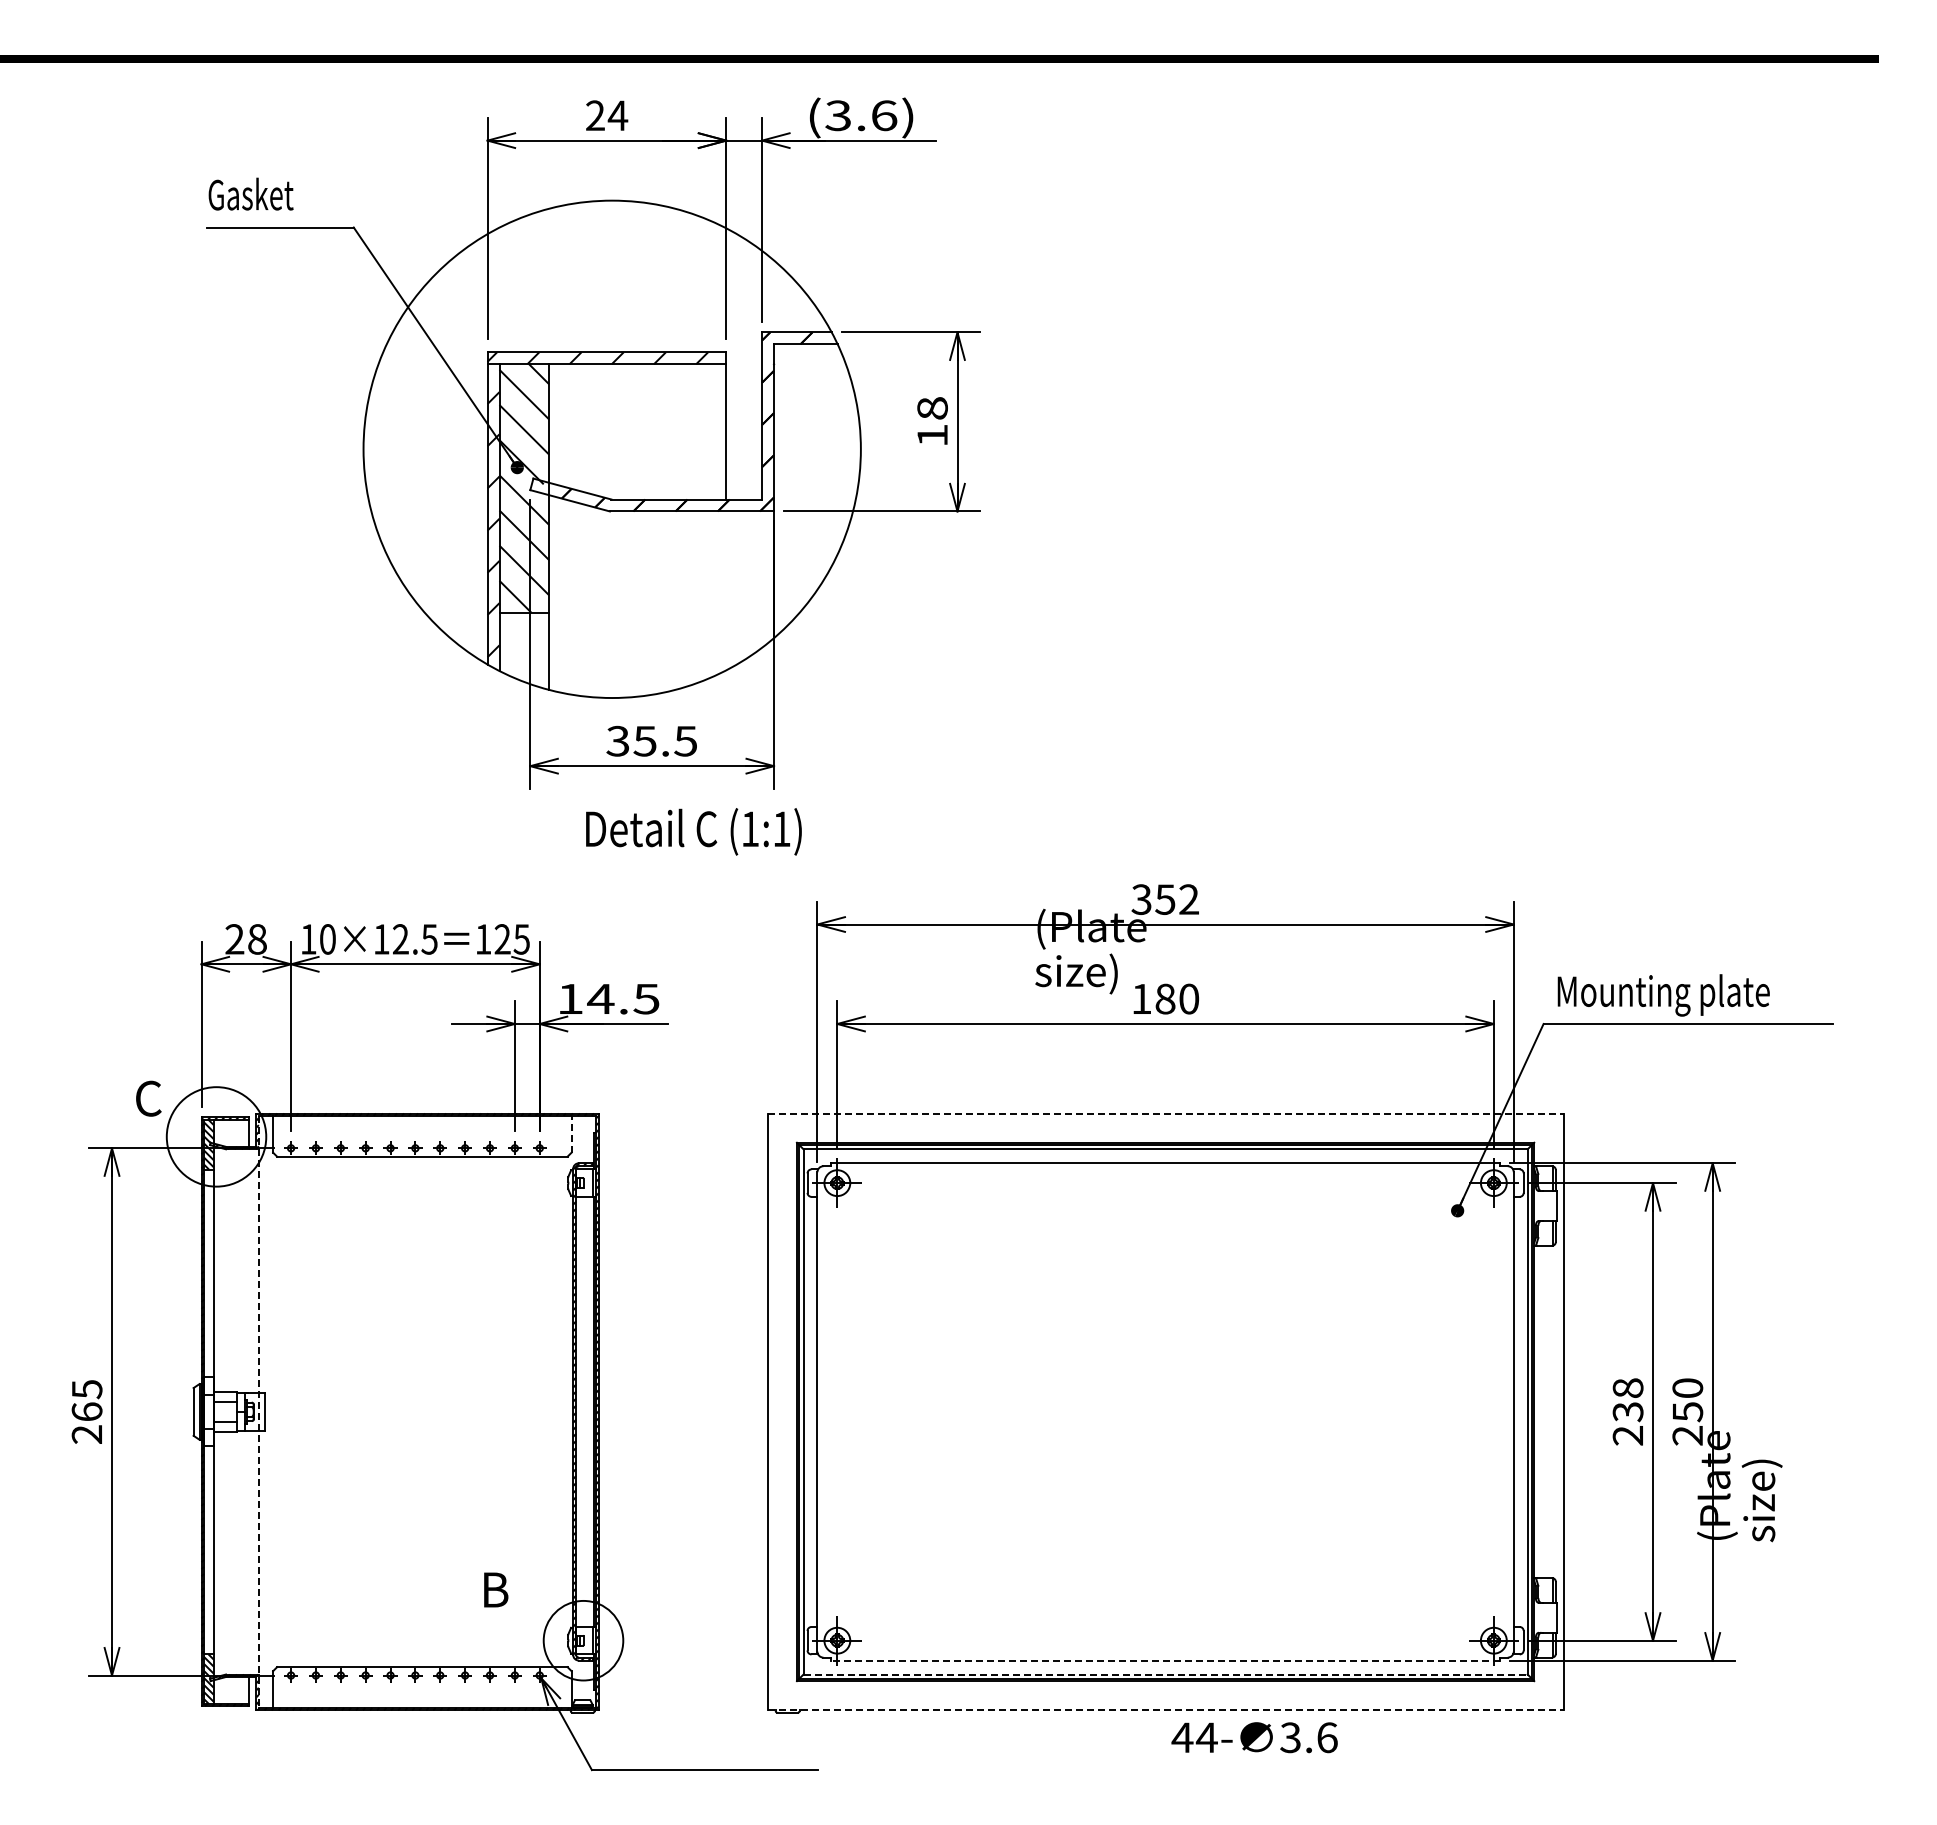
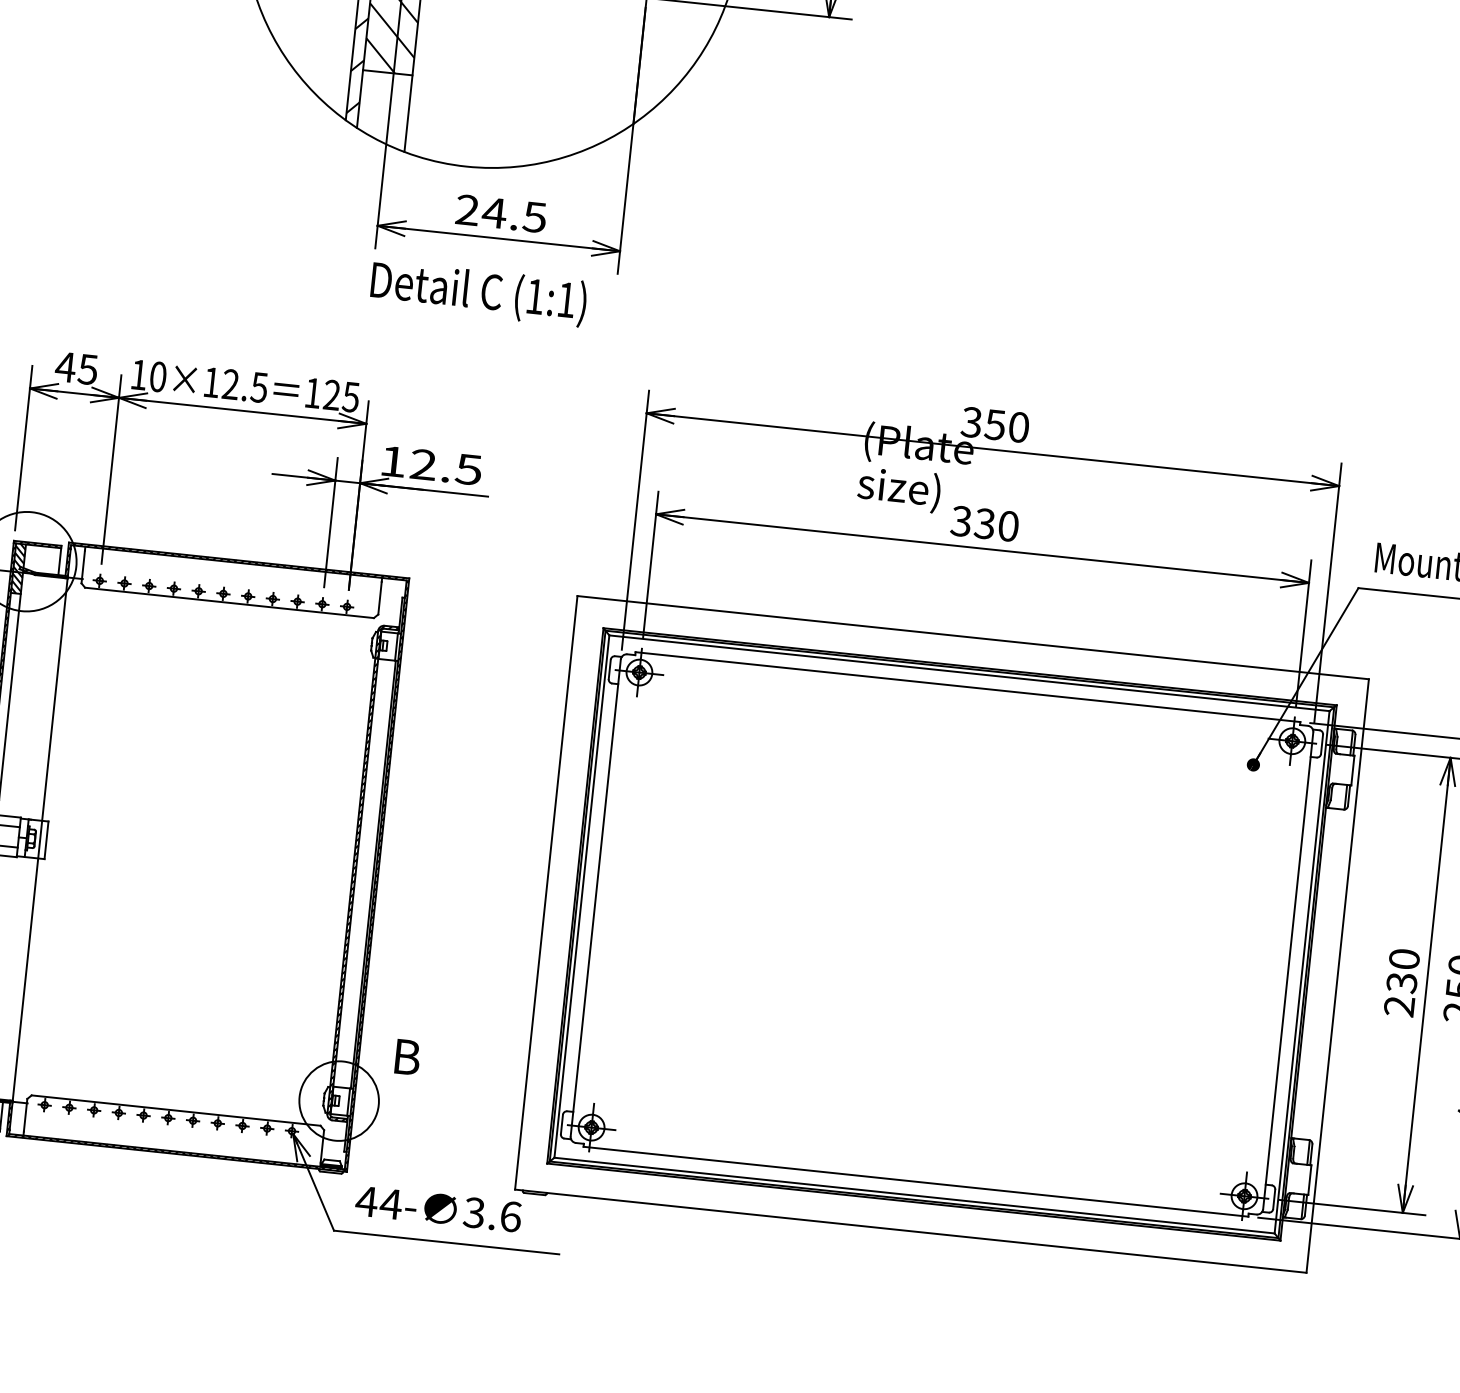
text: (631, 741) -> (480, 211), 35.5 -> 24.5
text: (693, 831) -> (478, 293), moved
text: (1189, 899) -> (1019, 427), 352 -> 350
text: (245, 939) -> (76, 368), 28 -> 45
text: (600, 998) -> (423, 464), 14.5 -> 12.5
text: (1153, 998) -> (973, 522), 180 -> 330
line: (1165, 1113) -> (973, 637), dashed -> solid
line: (571, 1133) -> (380, 595), dashed -> solid
text: (1627, 1387) -> (1403, 958), 238 -> 230
line: (258, 1412) -> (39, 840), dashed -> solid
text: (496, 1589) -> (408, 1056), moved
line: (1165, 1660) -> (915, 1181), dashed -> solid
line: (1166, 1674) -> (915, 1195), dashed -> solid
line: (1165, 1710) -> (910, 1231), dashed -> solid
text: (1254, 1737) -> (438, 1208), moved

